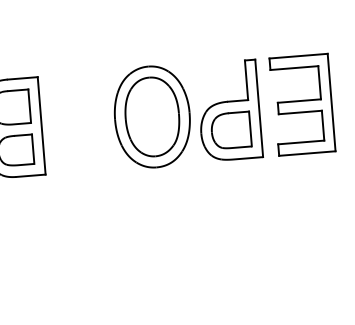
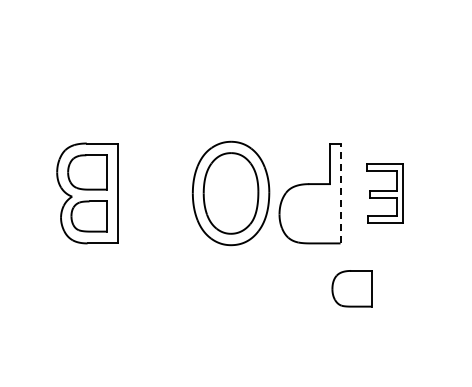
part: (302, 104) -> (384, 193), size x0.6
line: (259, 108) -> (340, 193), solid -> dashed
part: (230, 130) -> (351, 288), moved

